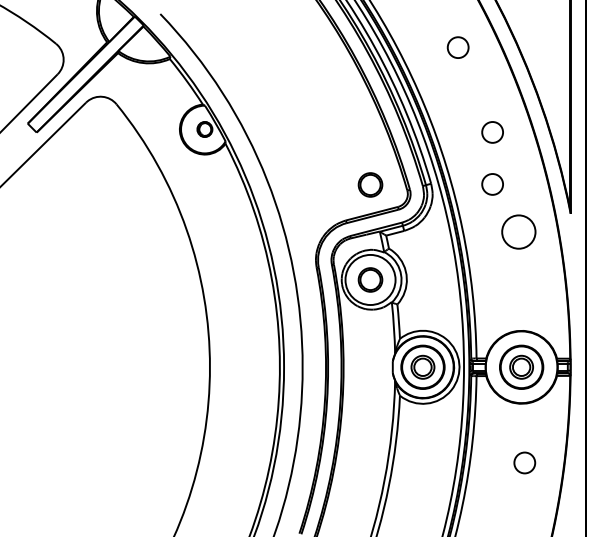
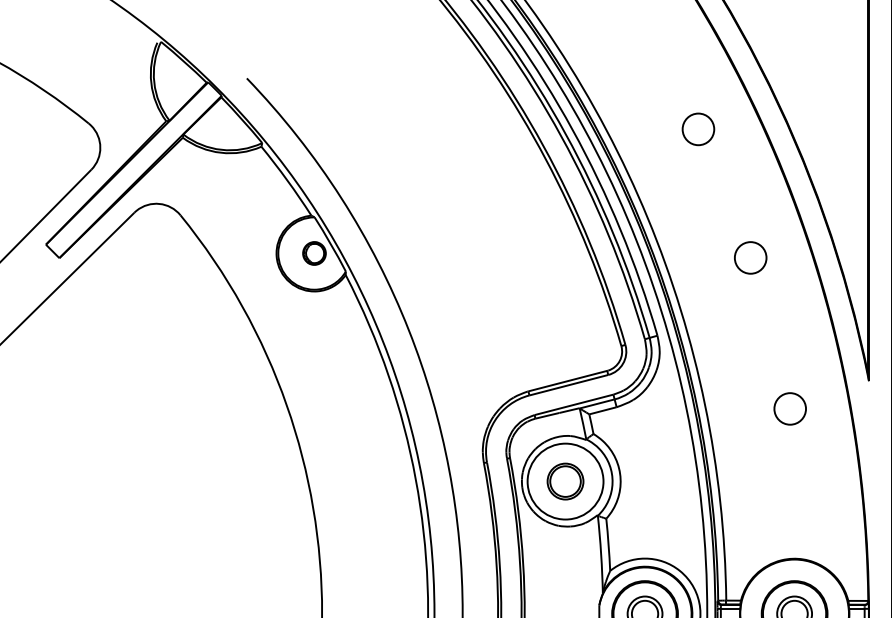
part: (370, 184) -> (565, 336), removed
part: (492, 184) -> (750, 336), removed
part: (518, 231) -> (789, 408), size x0.62

